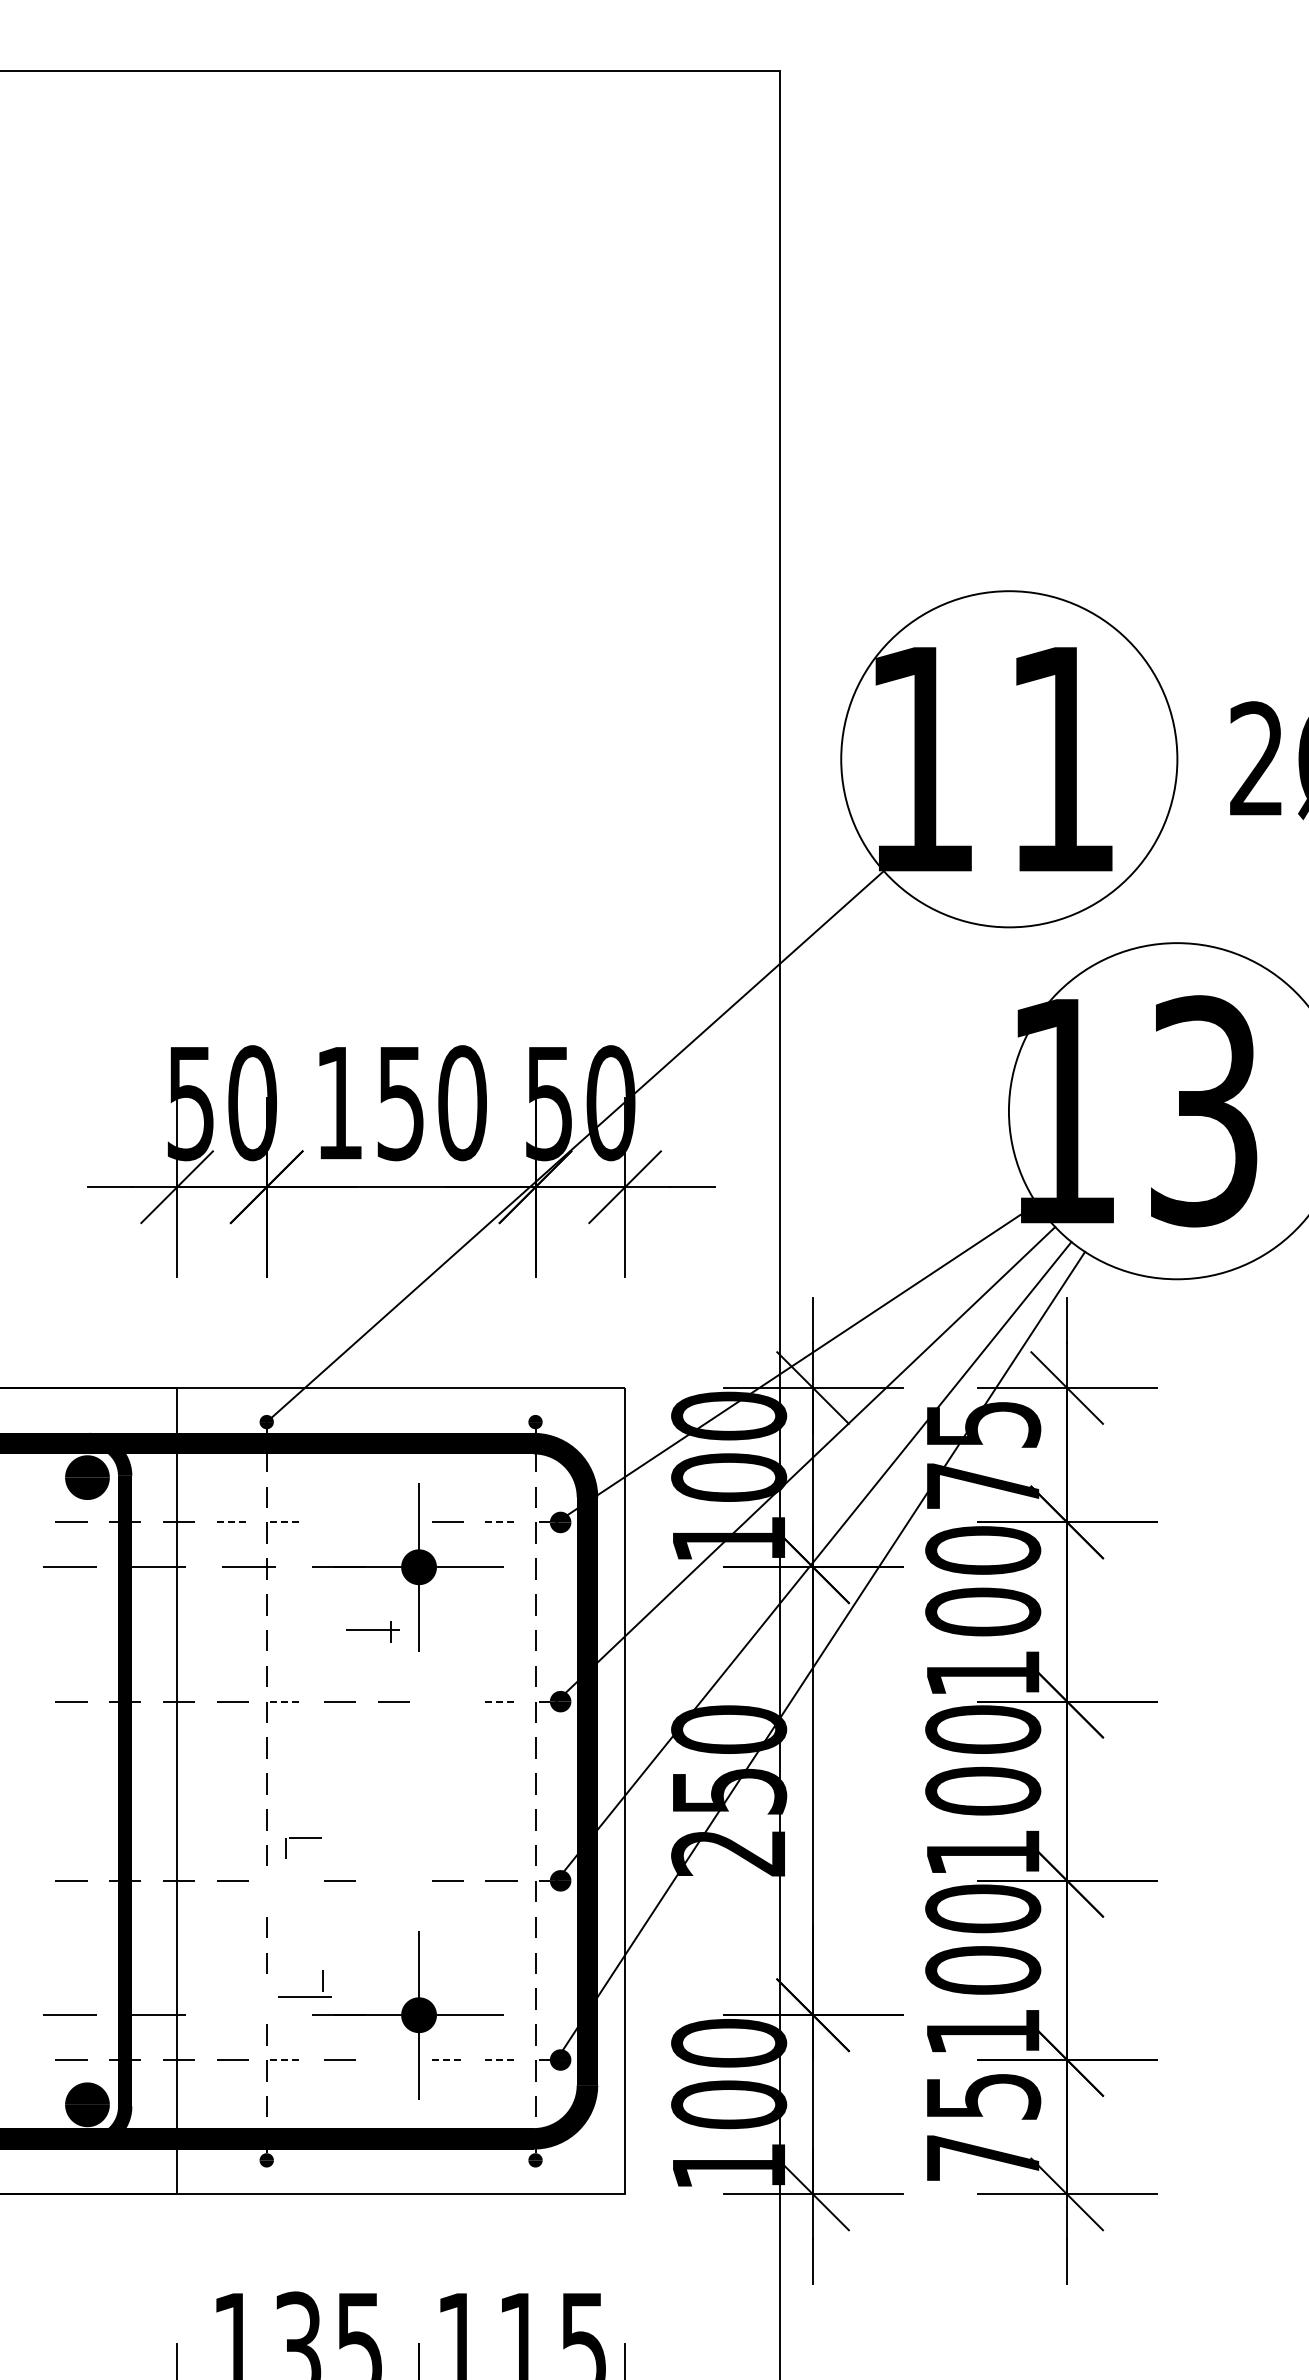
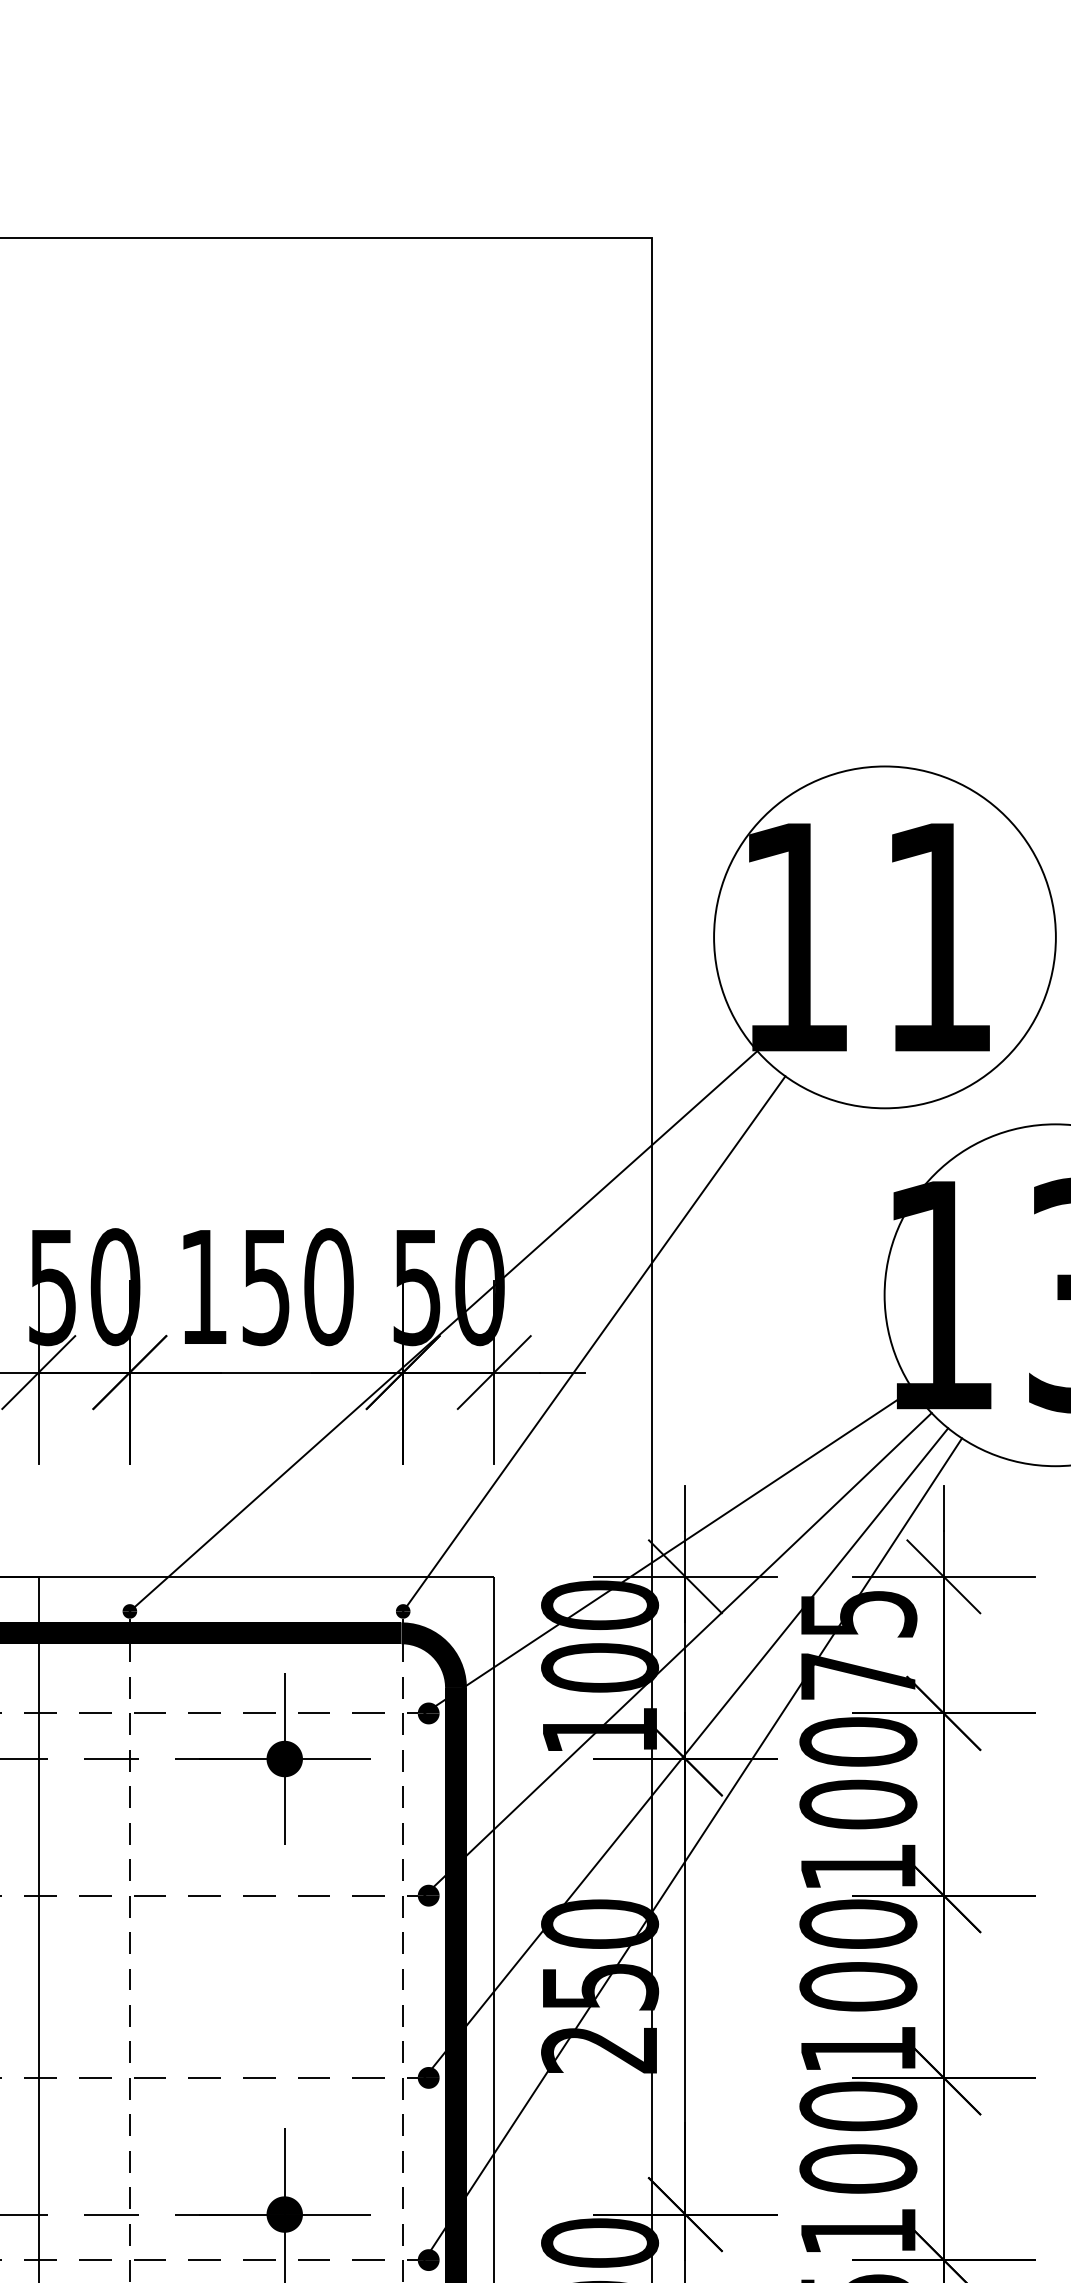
line: (723, 1158) -> (594, 1343), added
line: (339, 1521) -> (203, 1712), added
line: (393, 1521) -> (258, 1712), added
line: (233, 1522) -> (96, 1713), dashed -> solid
line: (286, 1522) -> (149, 1713), dashed -> solid
line: (501, 1522) -> (368, 1713), dashed -> solid
part: (372, 1631) -> (237, 1824), removed
line: (286, 1701) -> (149, 1895), dashed -> solid
line: (447, 1701) -> (313, 1895), added
line: (501, 1701) -> (368, 1895), dashed -> solid
part: (303, 1838) -> (147, 2078), moved
line: (393, 1880) -> (258, 2077), added
part: (304, 1996) -> (111, 2213), moved
line: (393, 2059) -> (258, 2259), added
line: (286, 2060) -> (149, 2260), dashed -> solid
line: (448, 2060) -> (314, 2260), dashed -> solid
line: (501, 2060) -> (368, 2260), dashed -> solid

